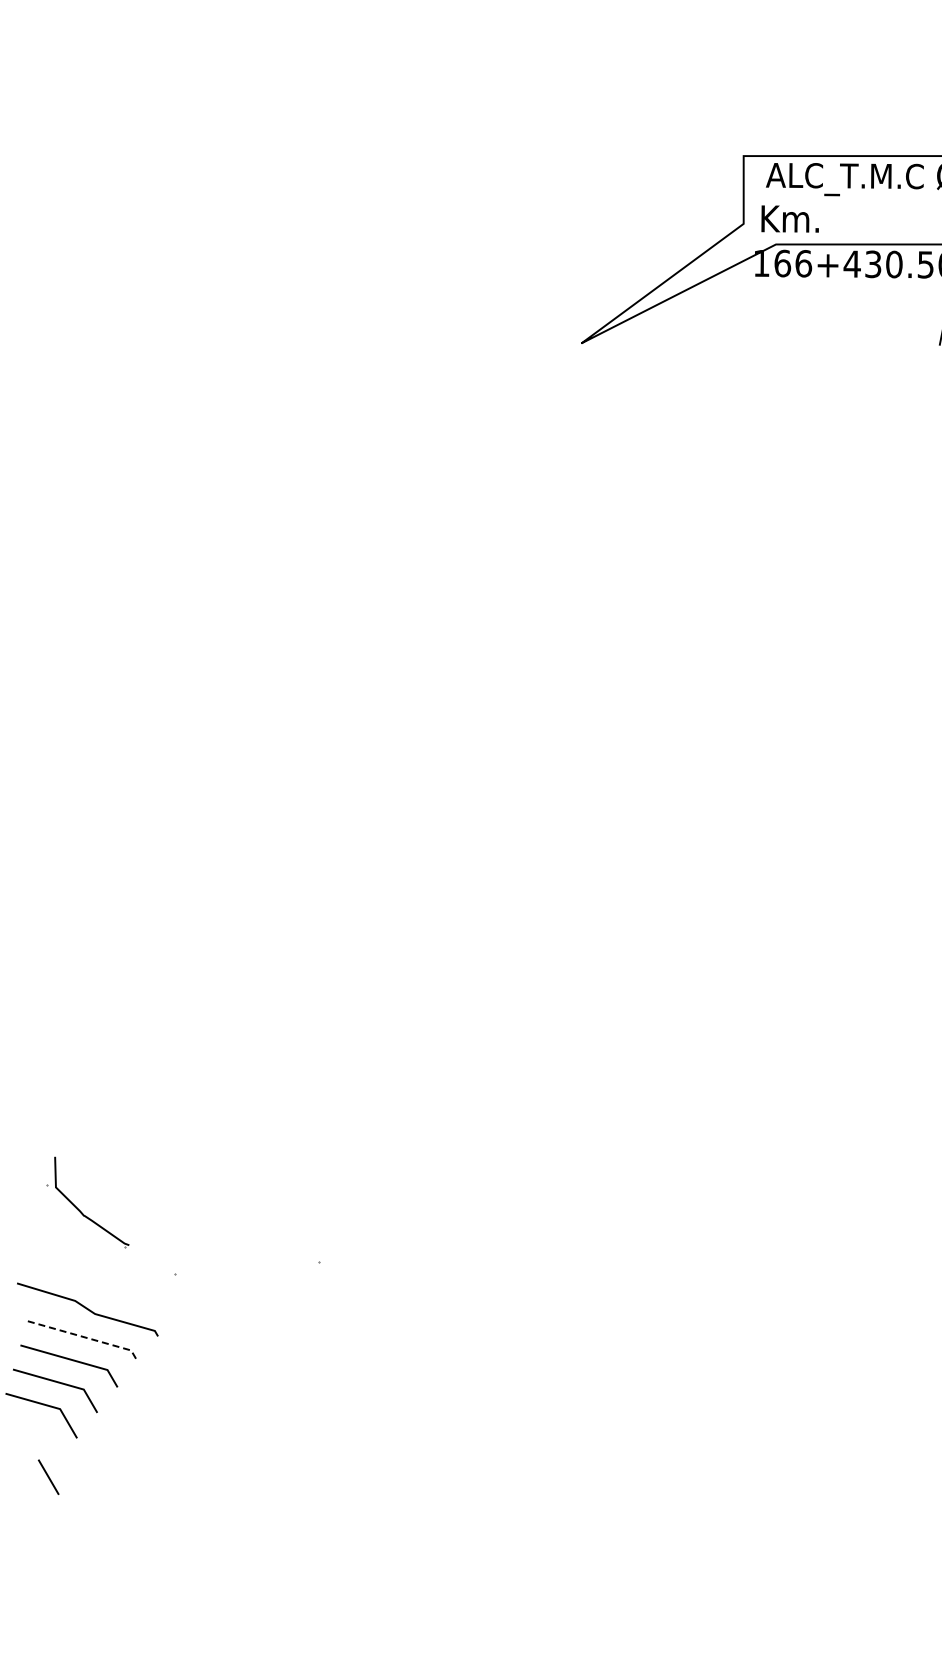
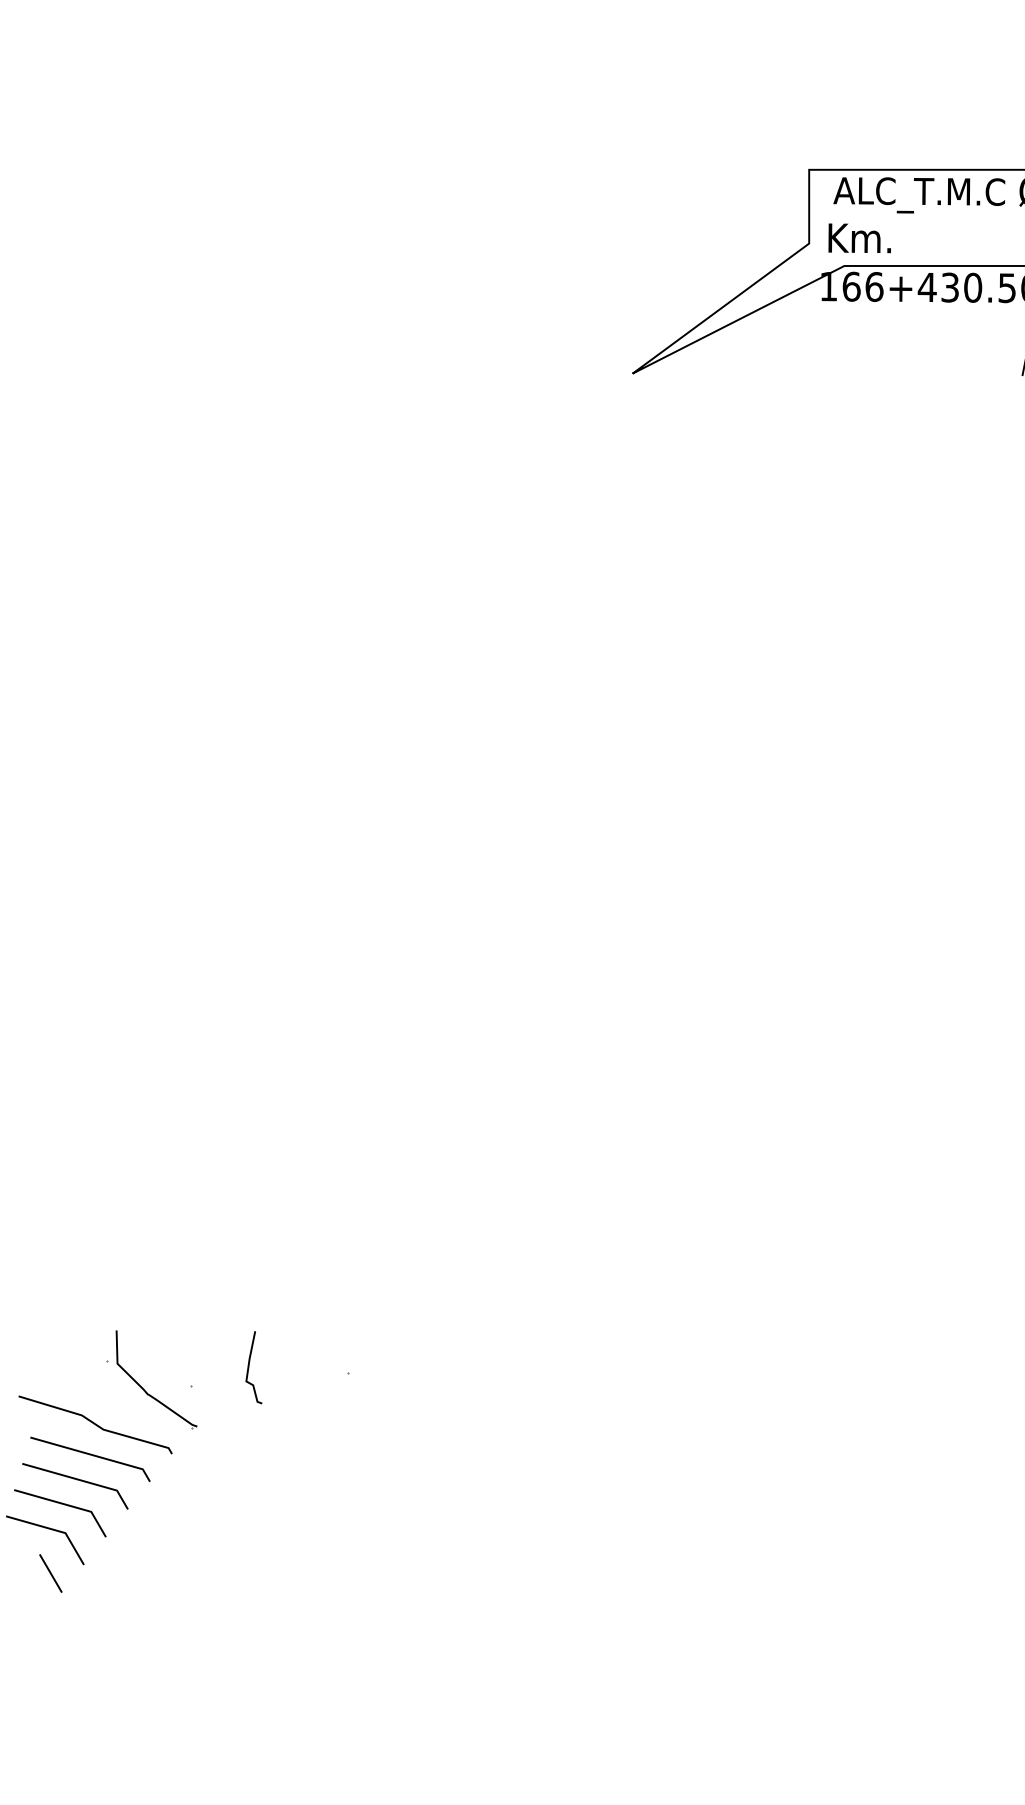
part: (79, 1209) -> (143, 1387), moved
curve: (229, 1256) -> (249, 1367), added
line: (87, 1338) -> (95, 1456), dashed -> solid
line: (48, 1476) -> (50, 1572), moved

